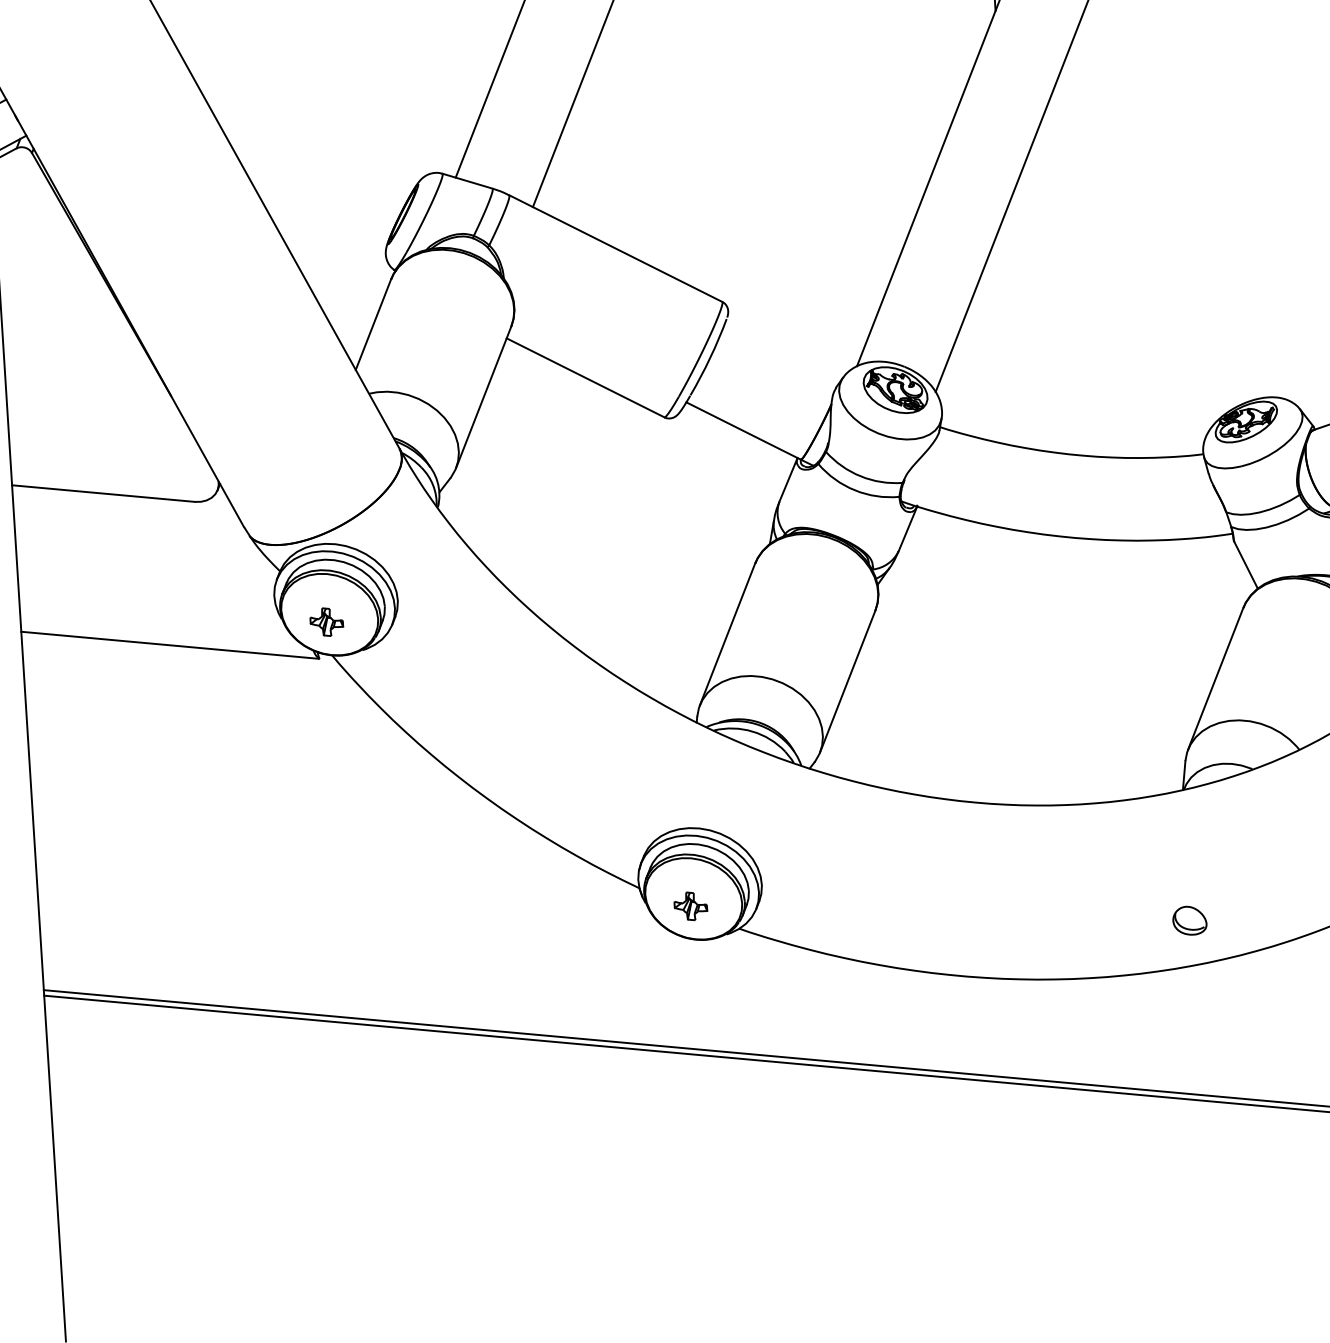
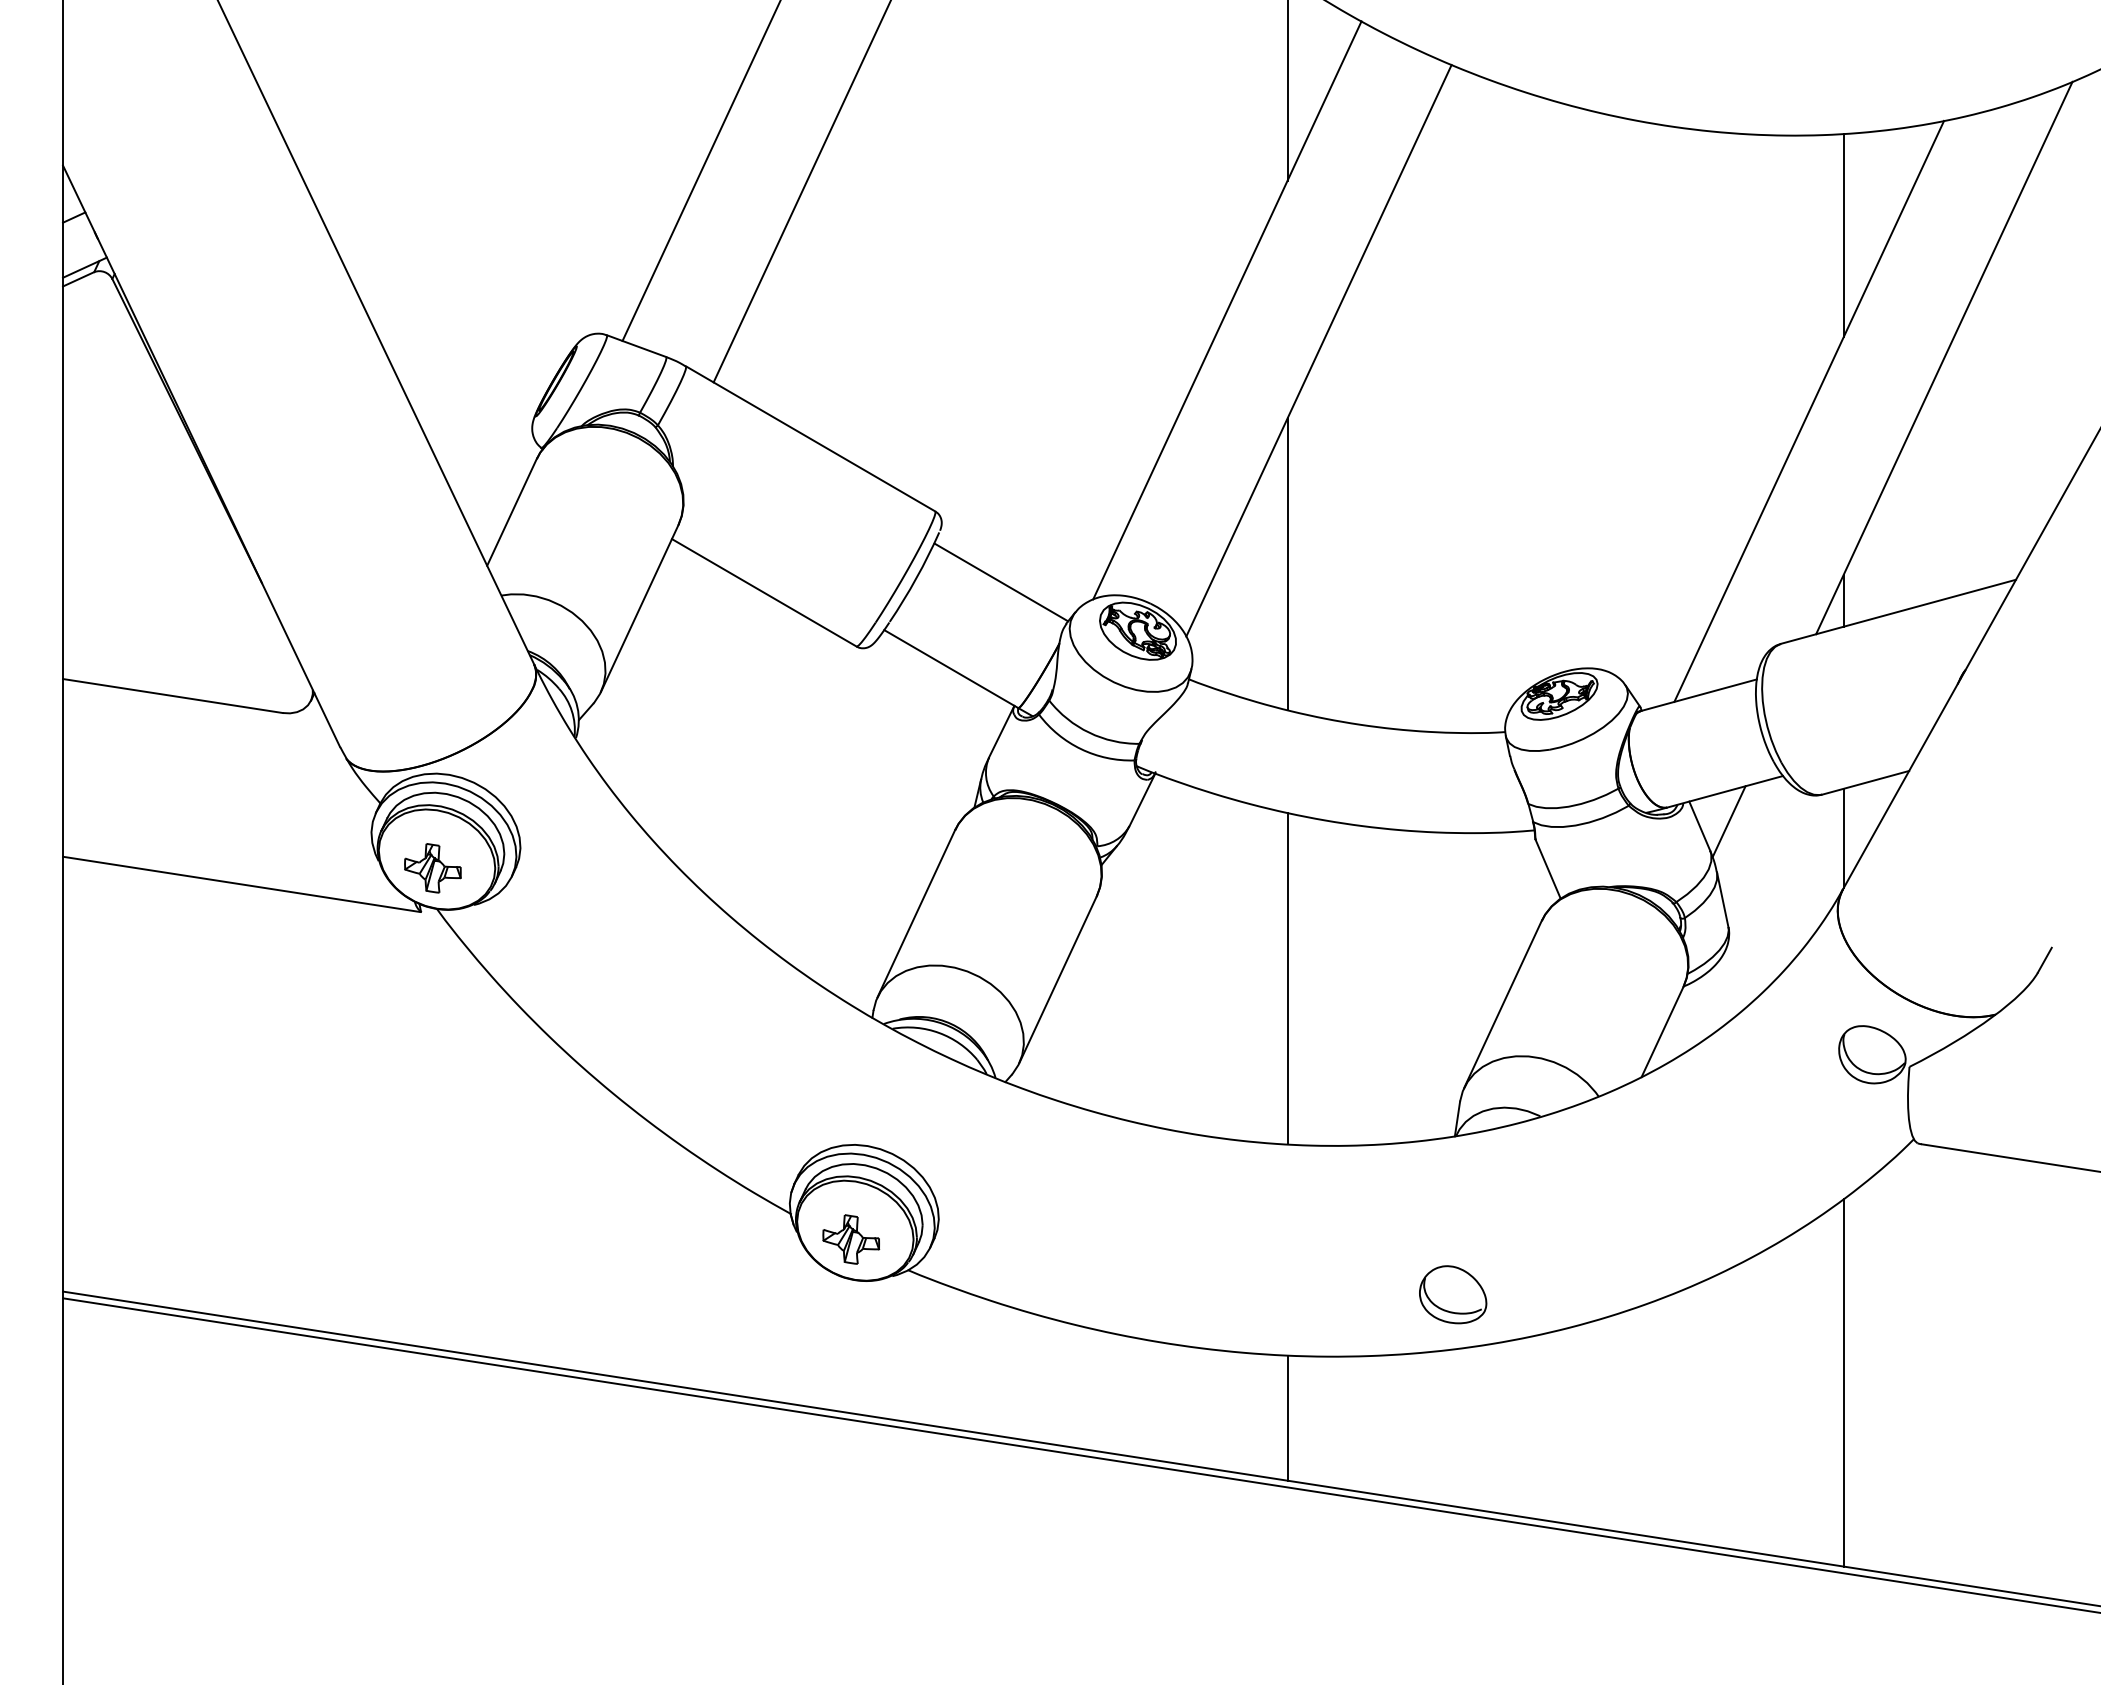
line: (1015, 327) -> (1287, 564), added
line: (780, 357) -> (1001, 582), added
part: (326, 622) -> (432, 868), size x1.43
line: (1036, 668) -> (1287, 978), added
part: (690, 906) -> (851, 1239), size x1.43
part: (1189, 920) -> (1453, 1294), size x1.67
line: (1059, 1030) -> (1287, 1417), added

